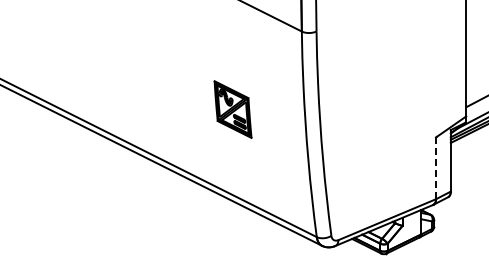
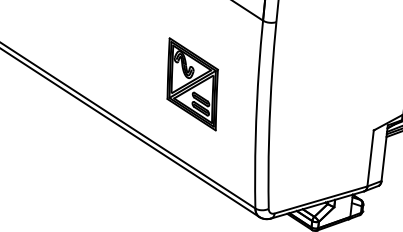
part: (232, 109) -> (192, 84), size x1.67
line: (436, 168) -> (370, 158), dashed -> solid

